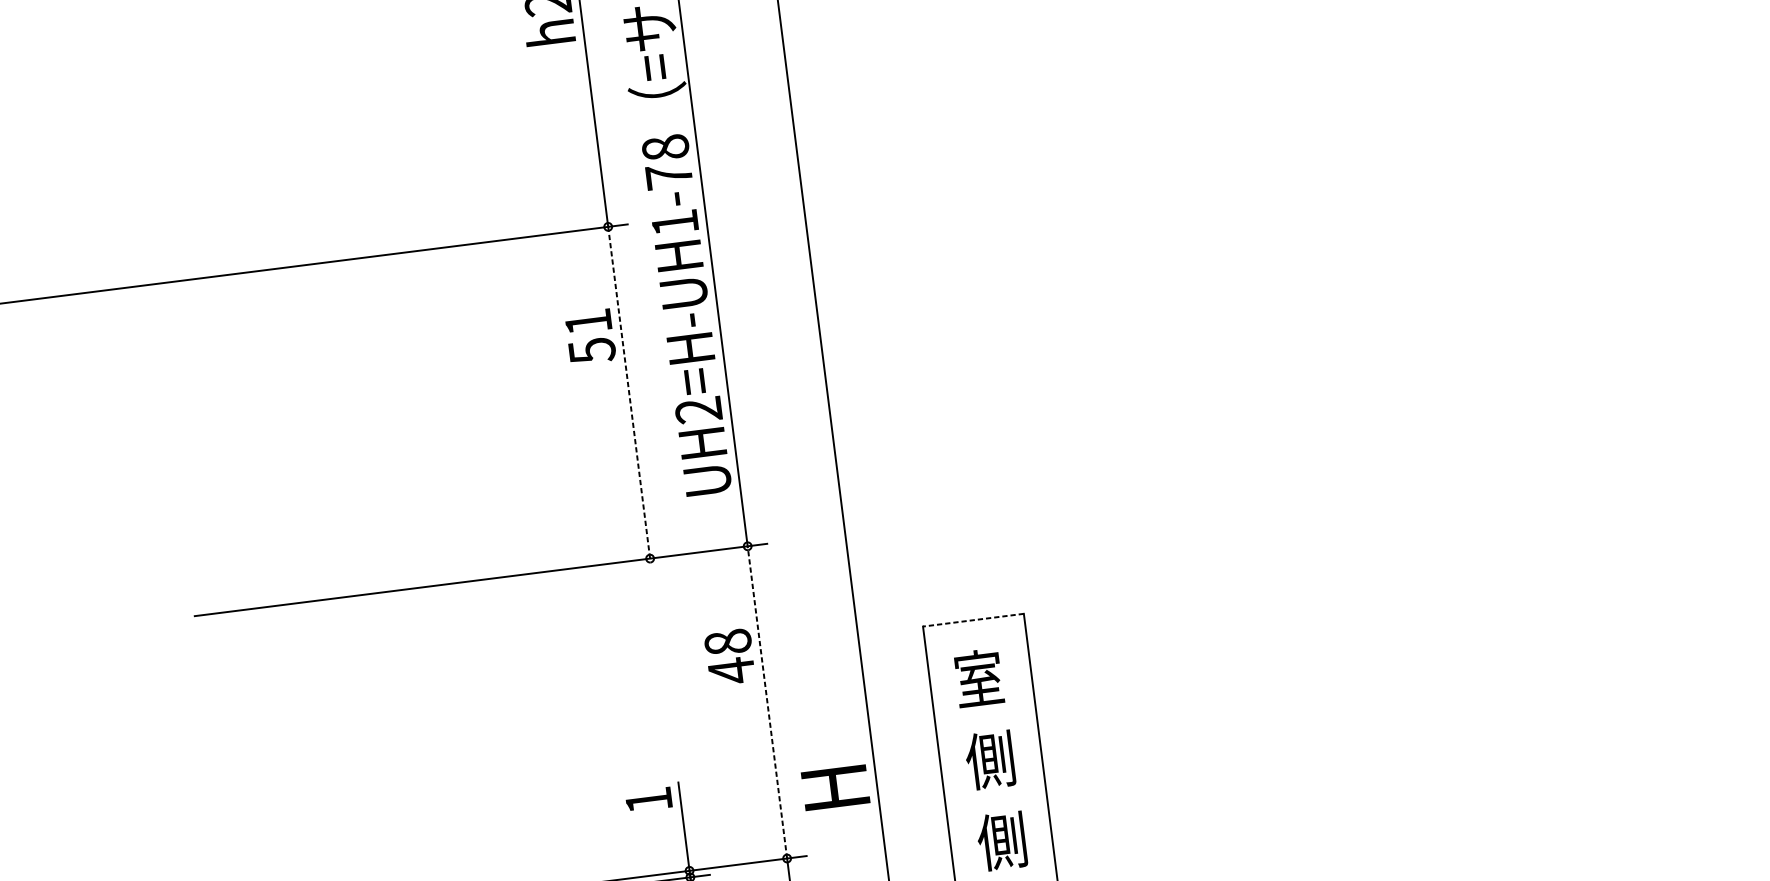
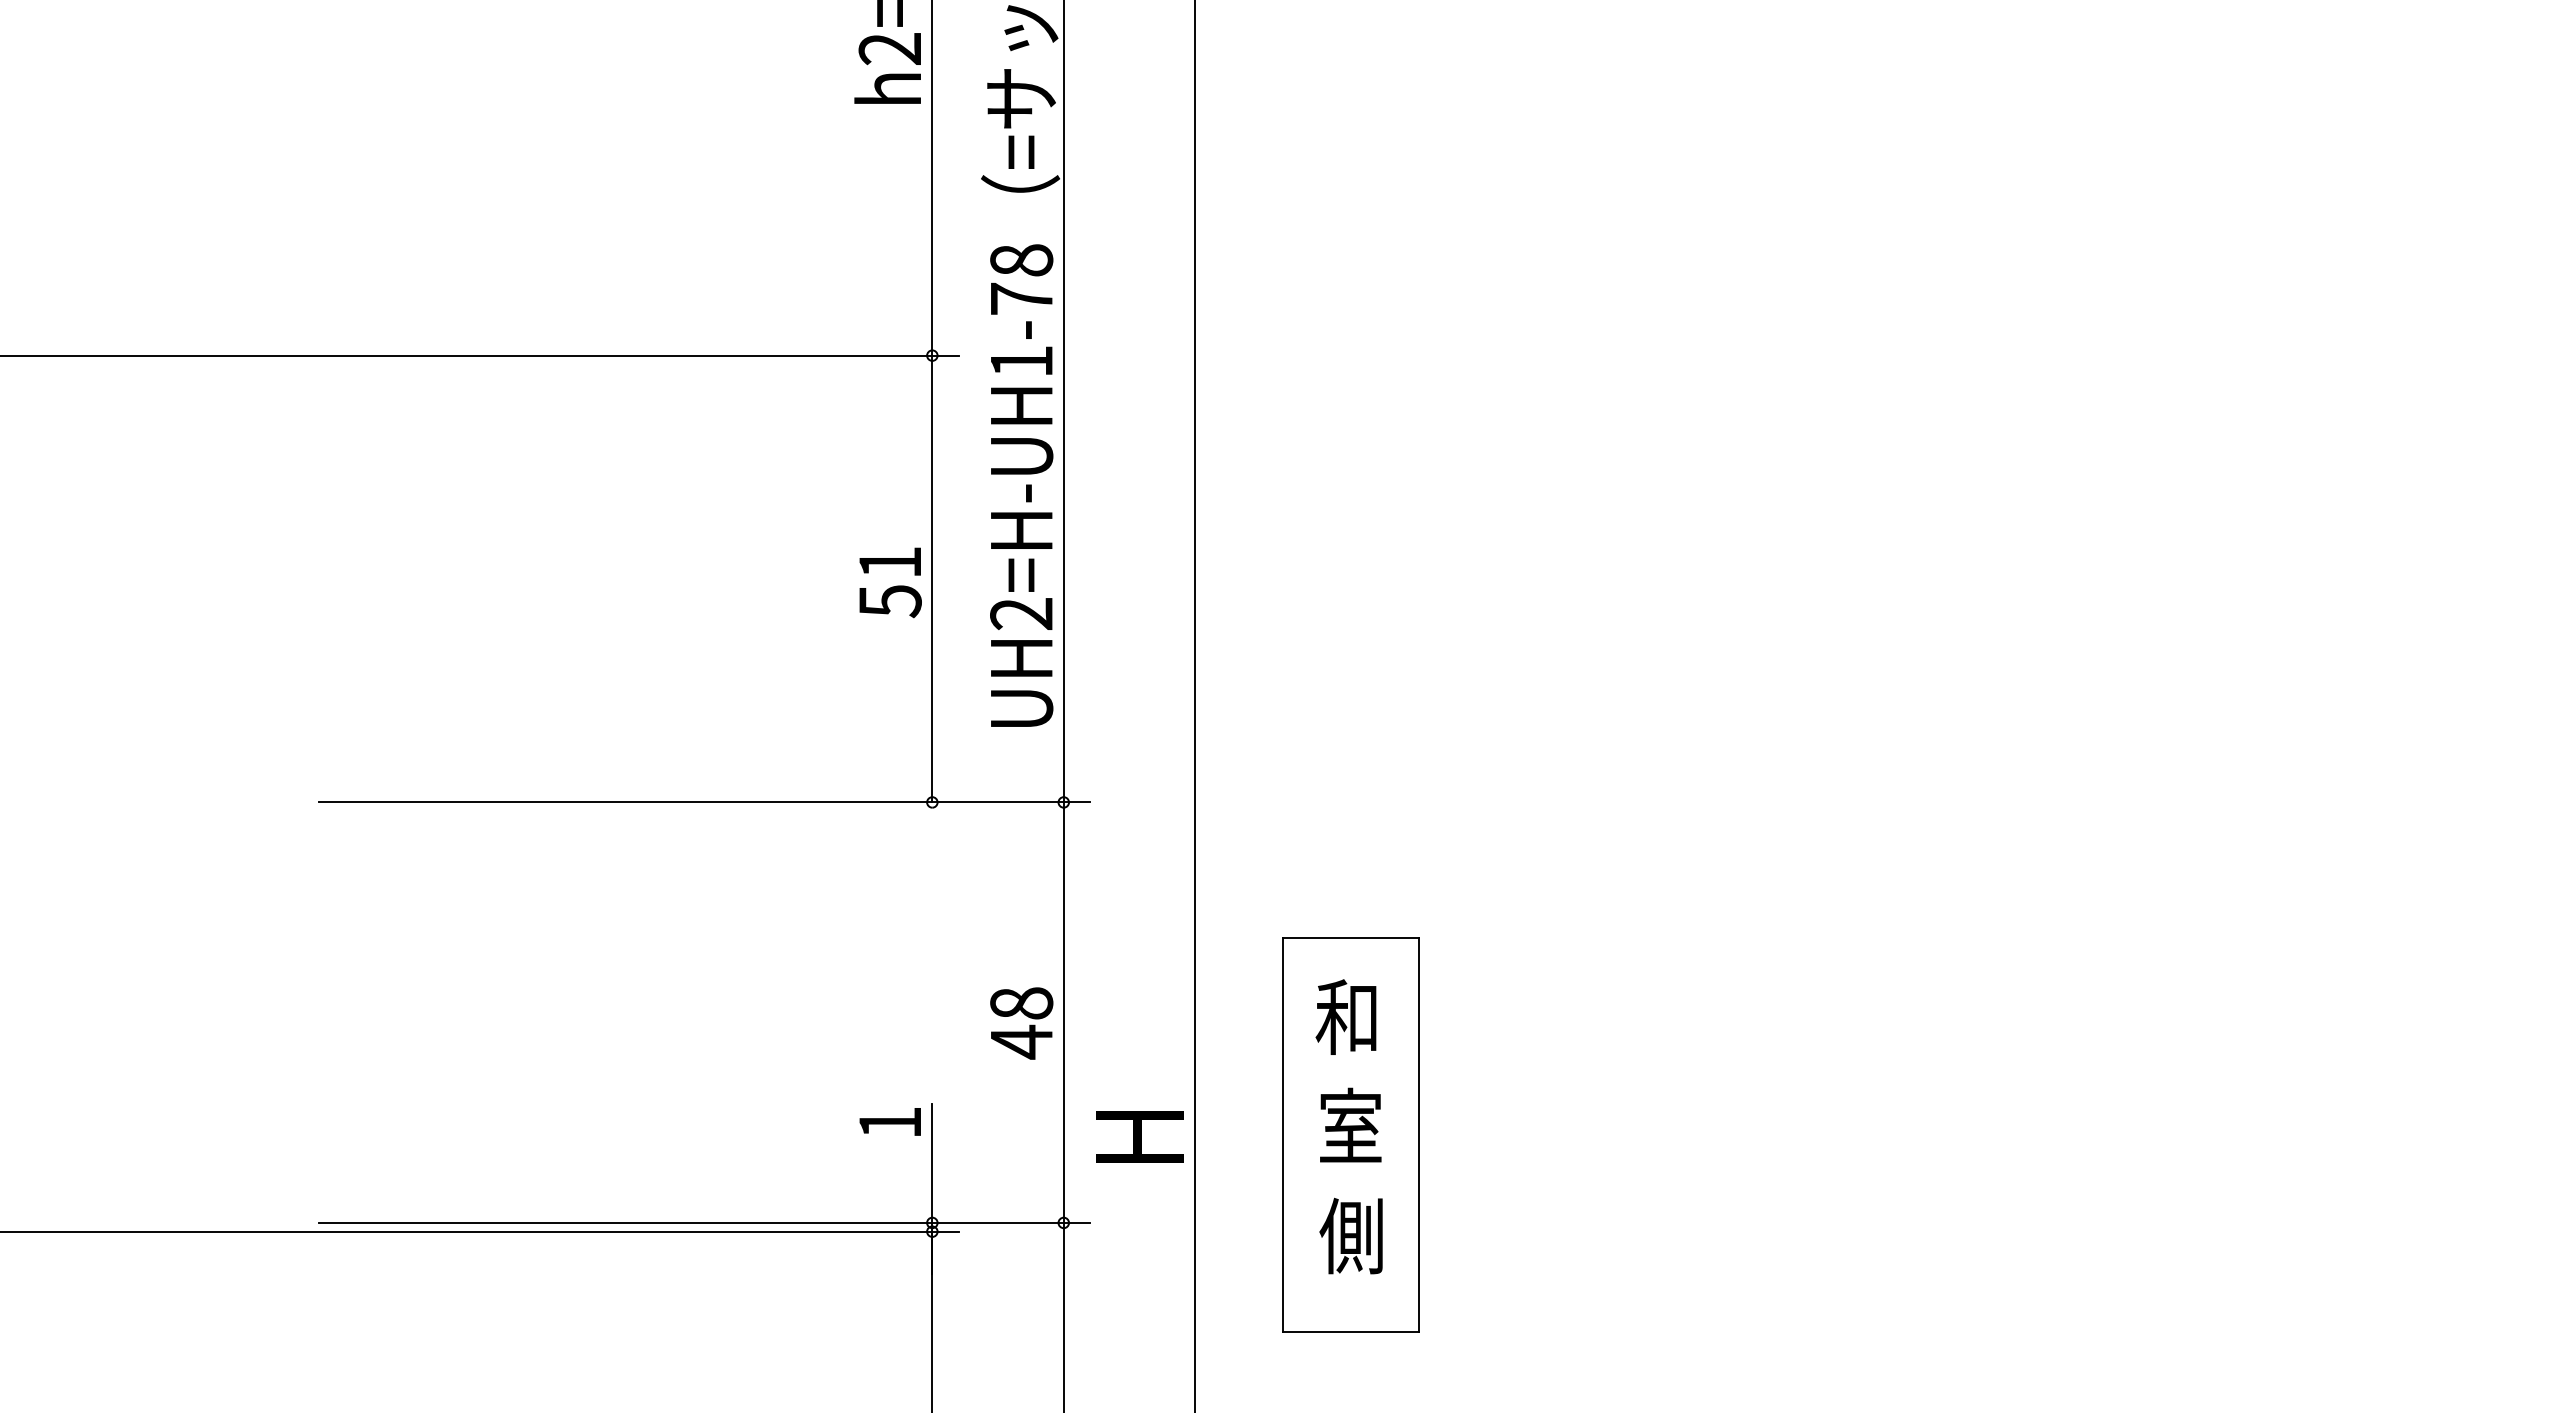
text: (590, 336) -> (890, 582), moved
line: (629, 392) -> (932, 578), dashed -> solid
line: (973, 620) -> (1350, 938), dashed -> solid
text: (729, 657) -> (1021, 1023), moved
text: (978, 678) -> (1347, 1016), 室 -> 和
line: (767, 702) -> (1063, 1012), dashed -> solid
text: (990, 759) -> (1349, 1125), 側 -> 室

